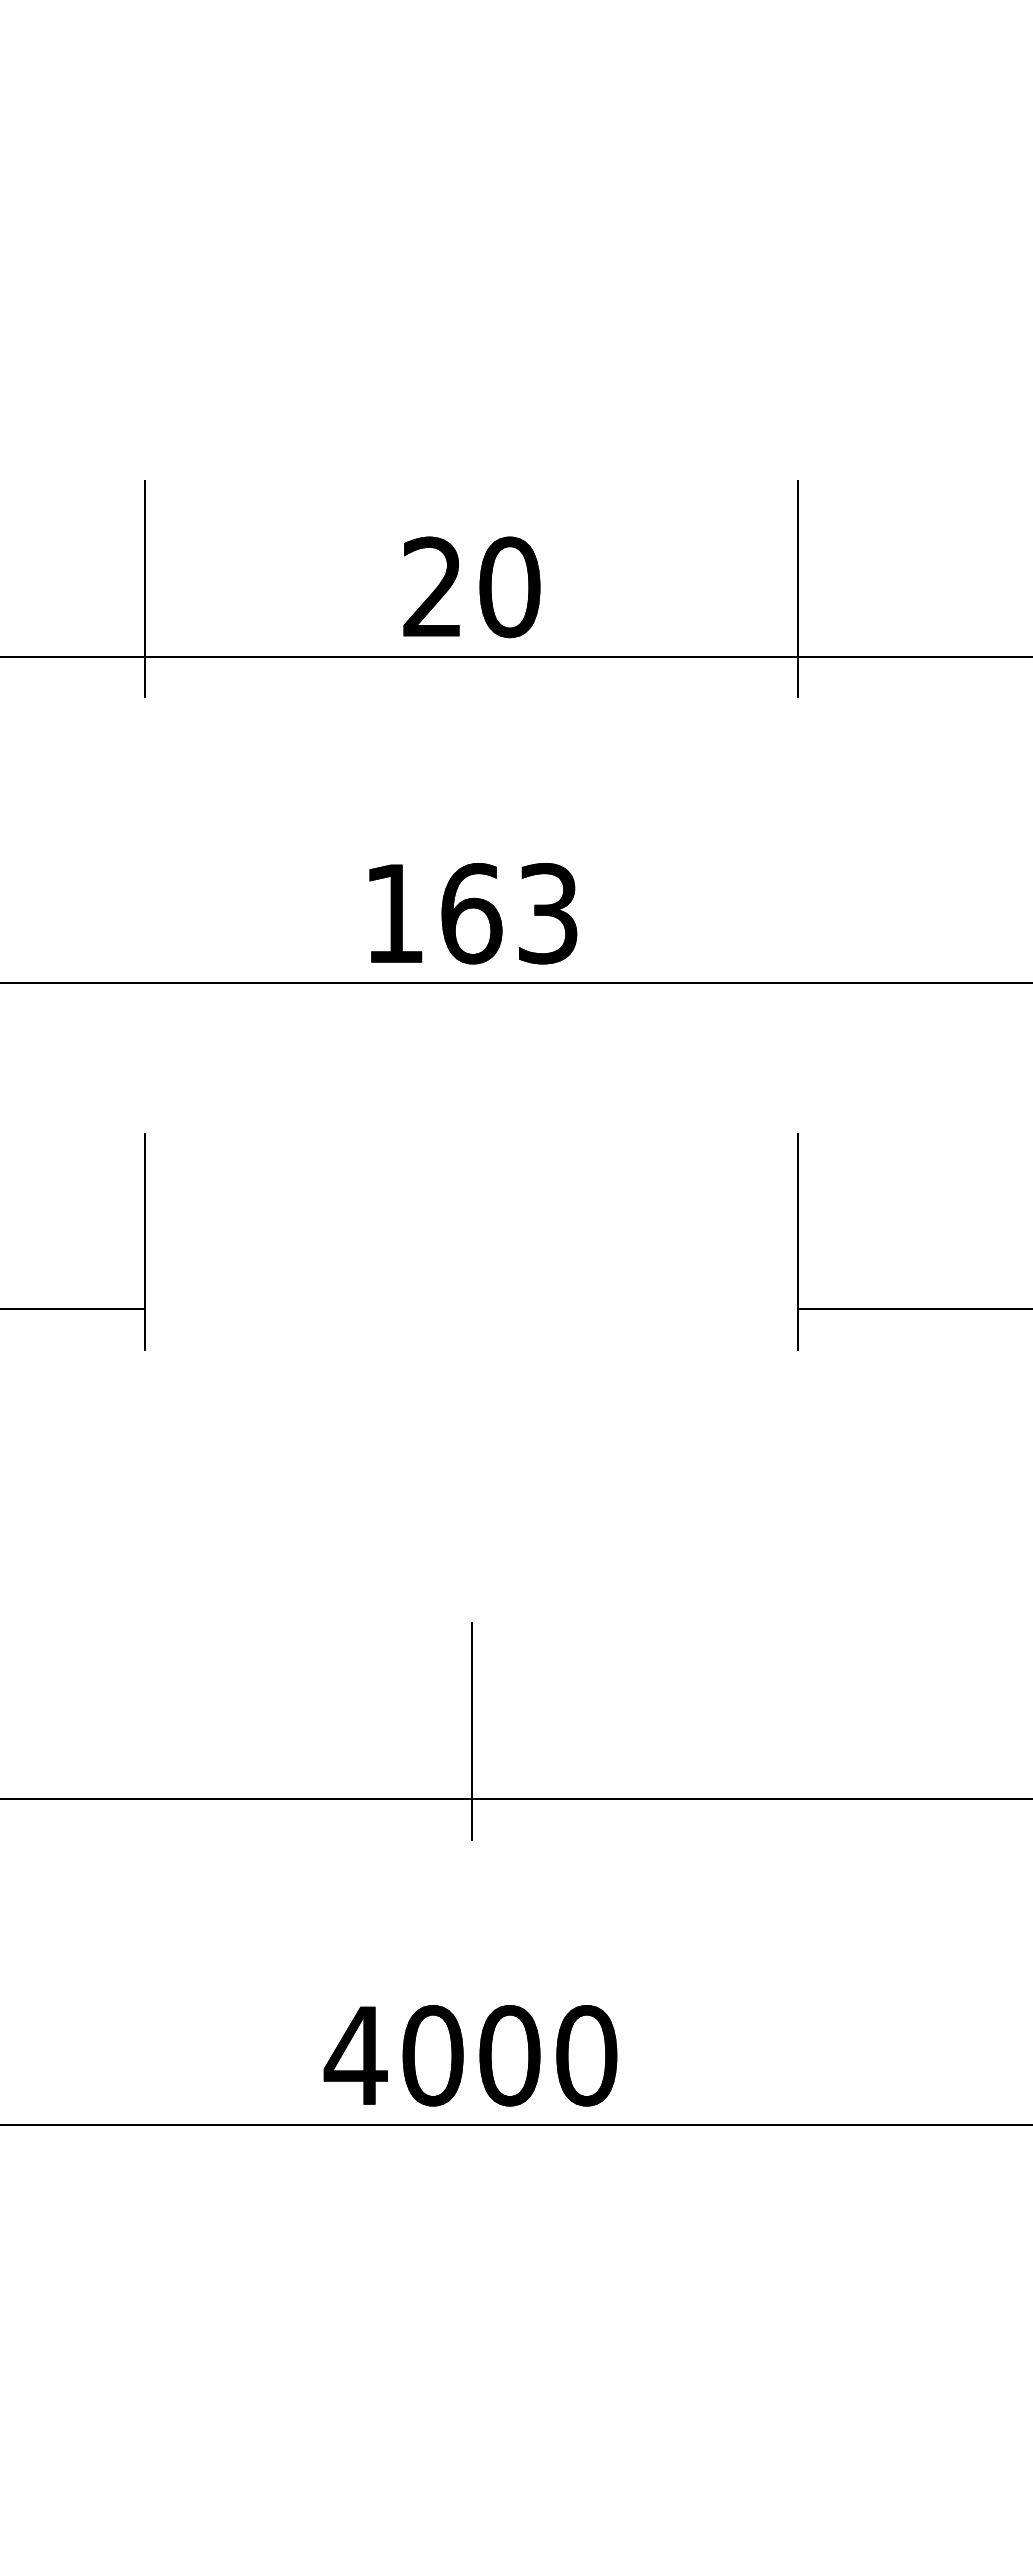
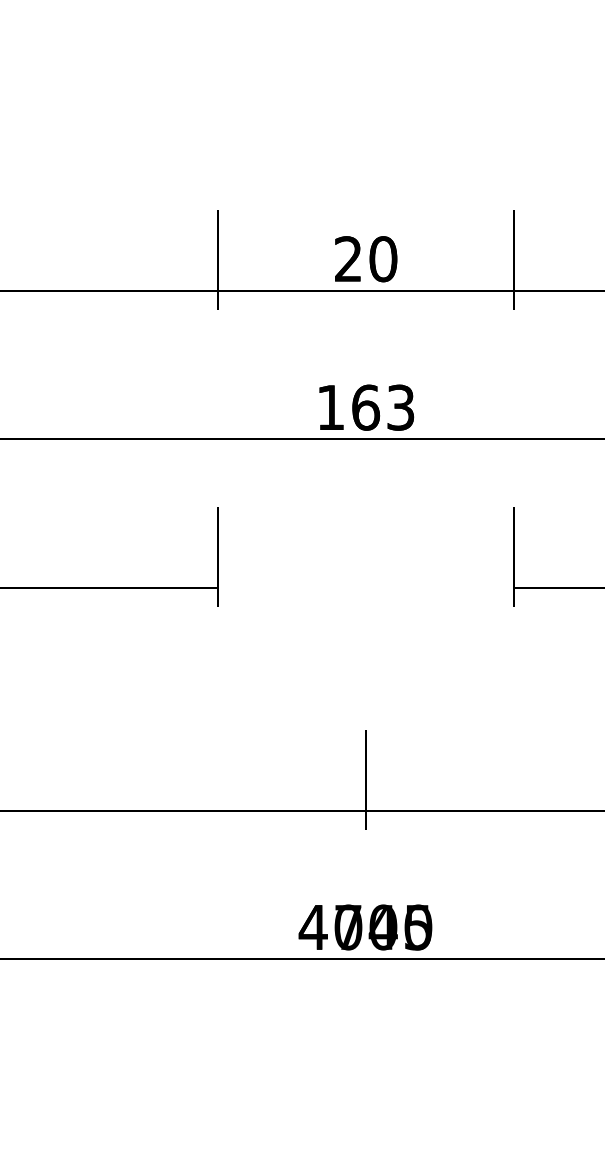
text: (510, 2055) -> (383, 927), 4000 -> 4745

